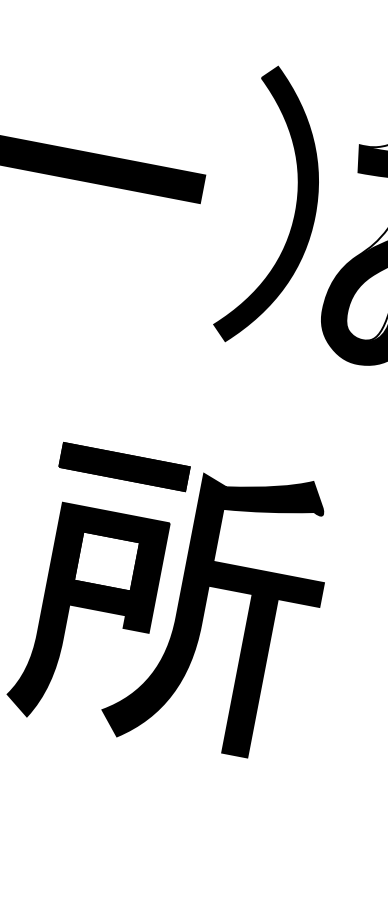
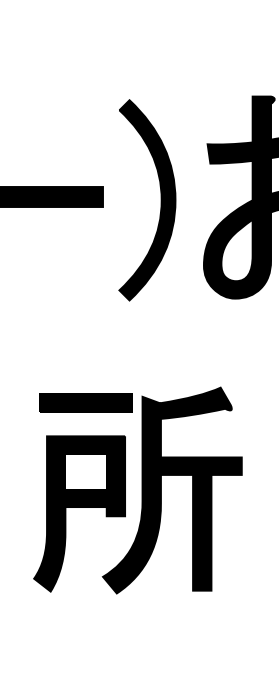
part: (294, 212) -> (160, 200), moved

